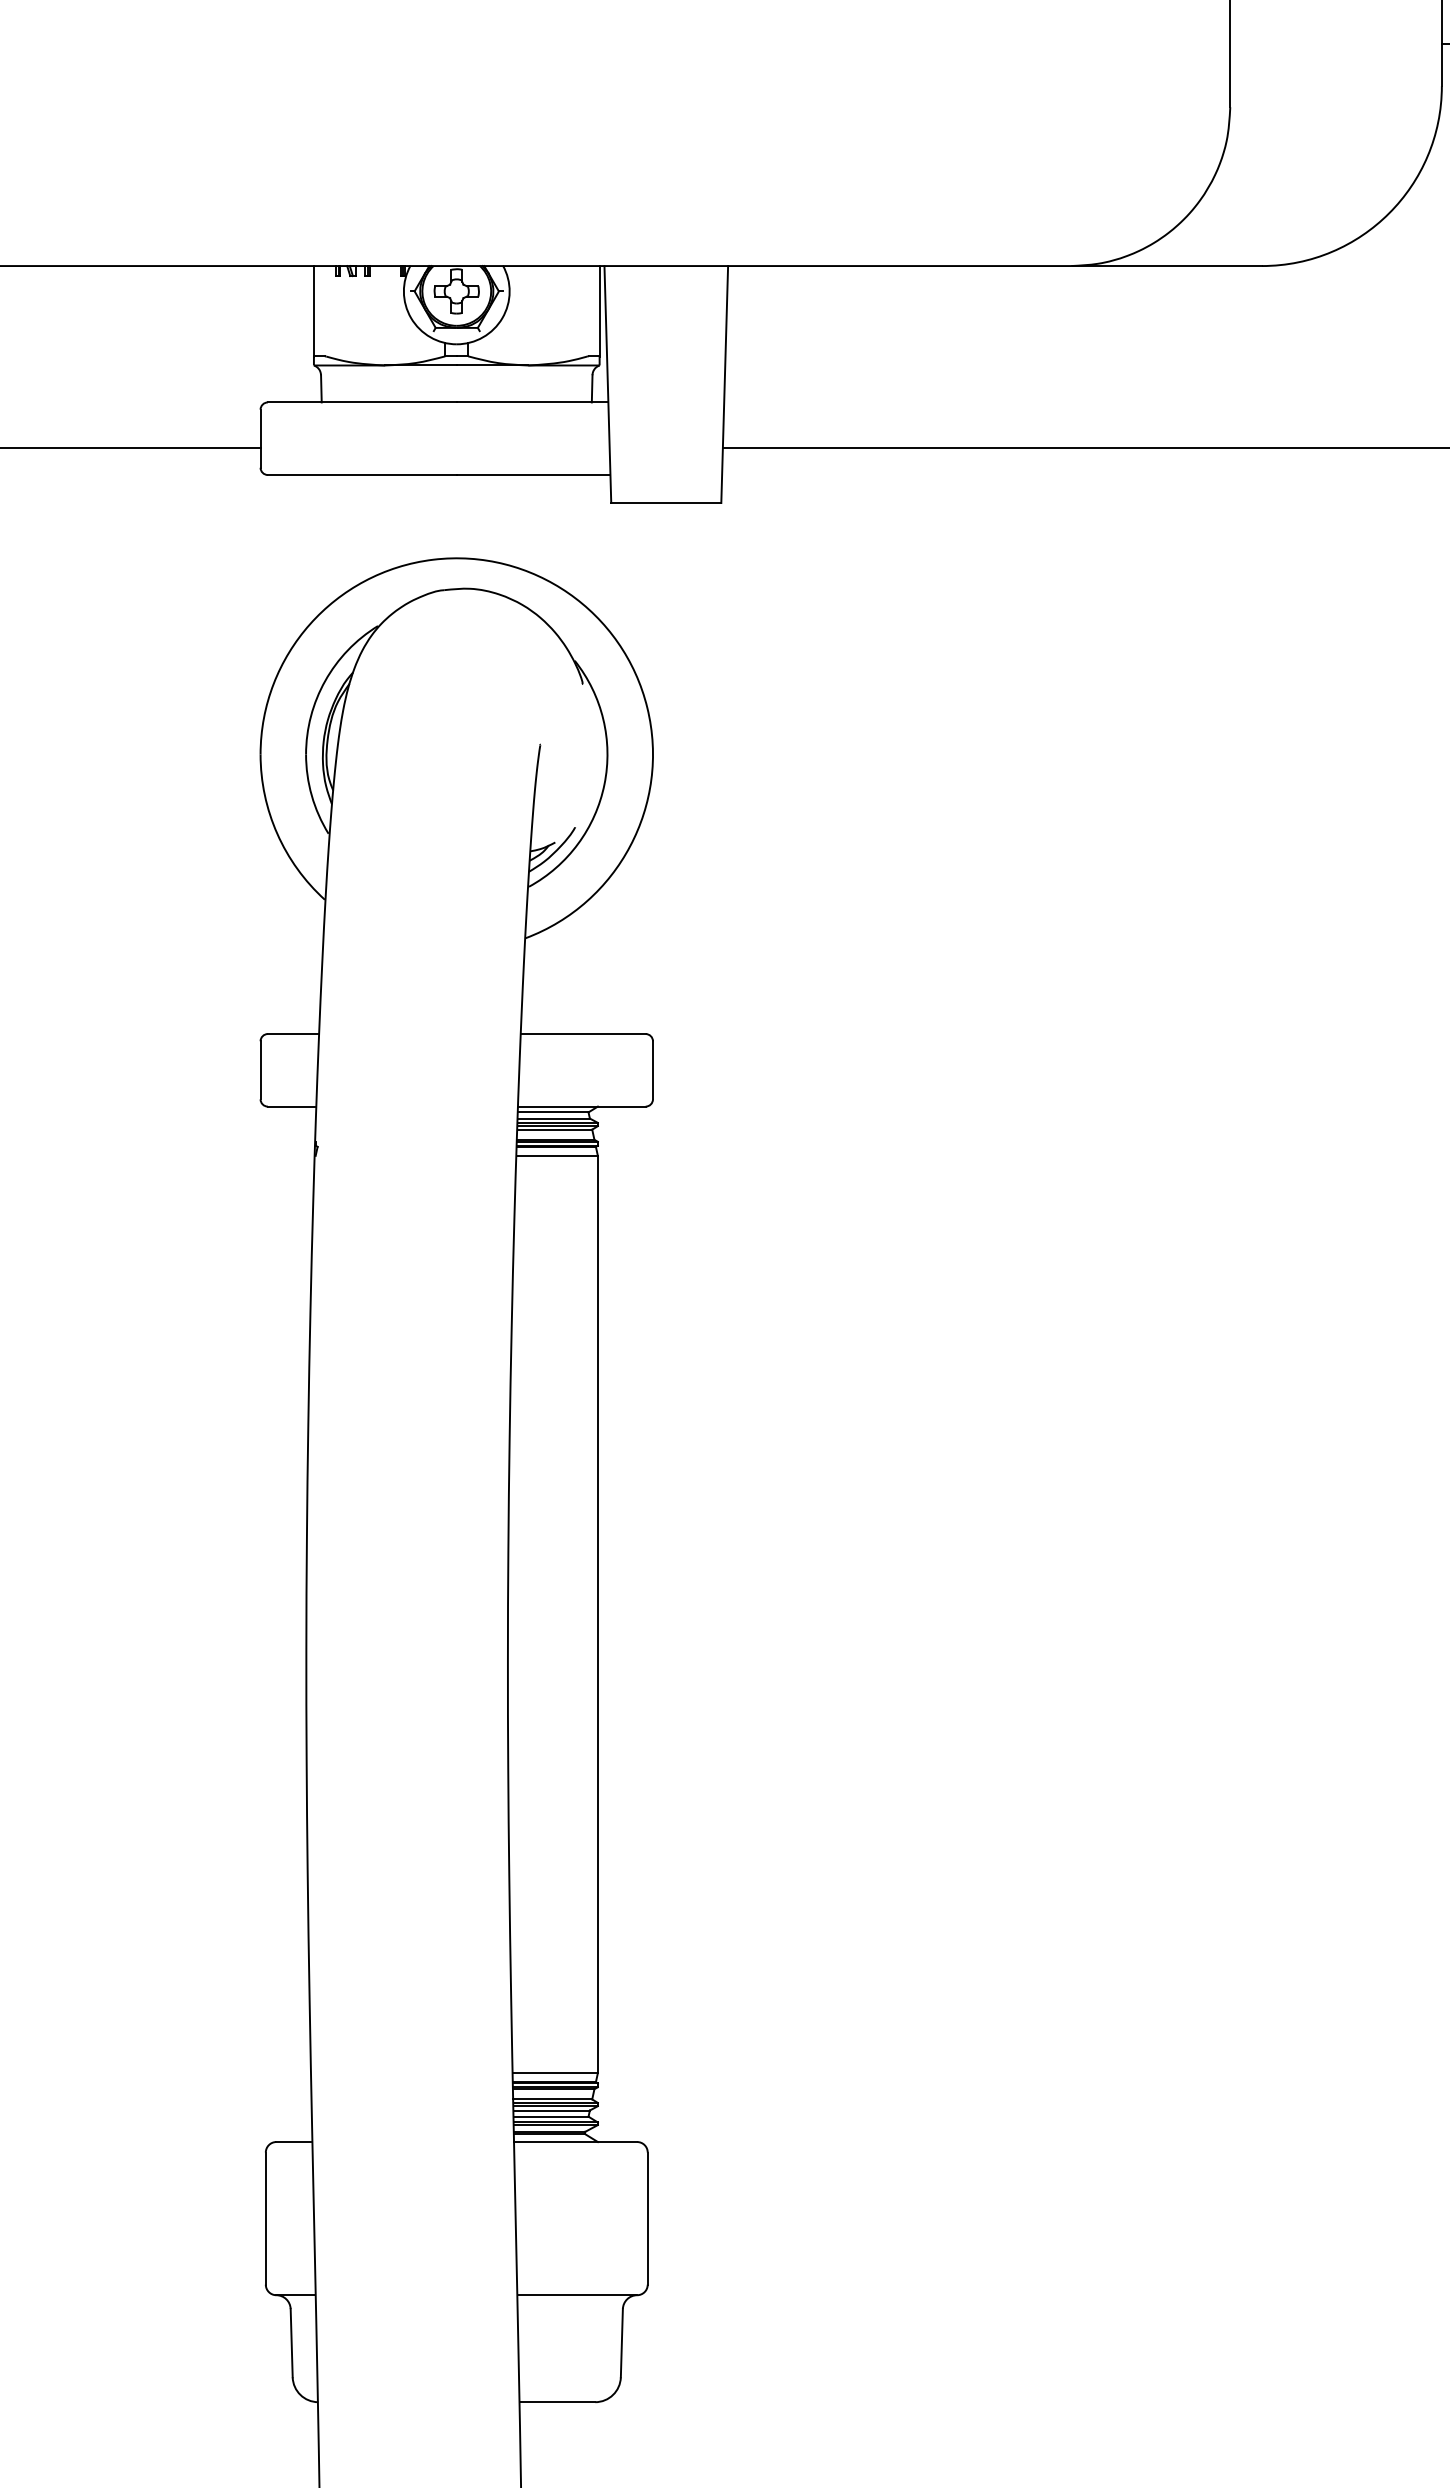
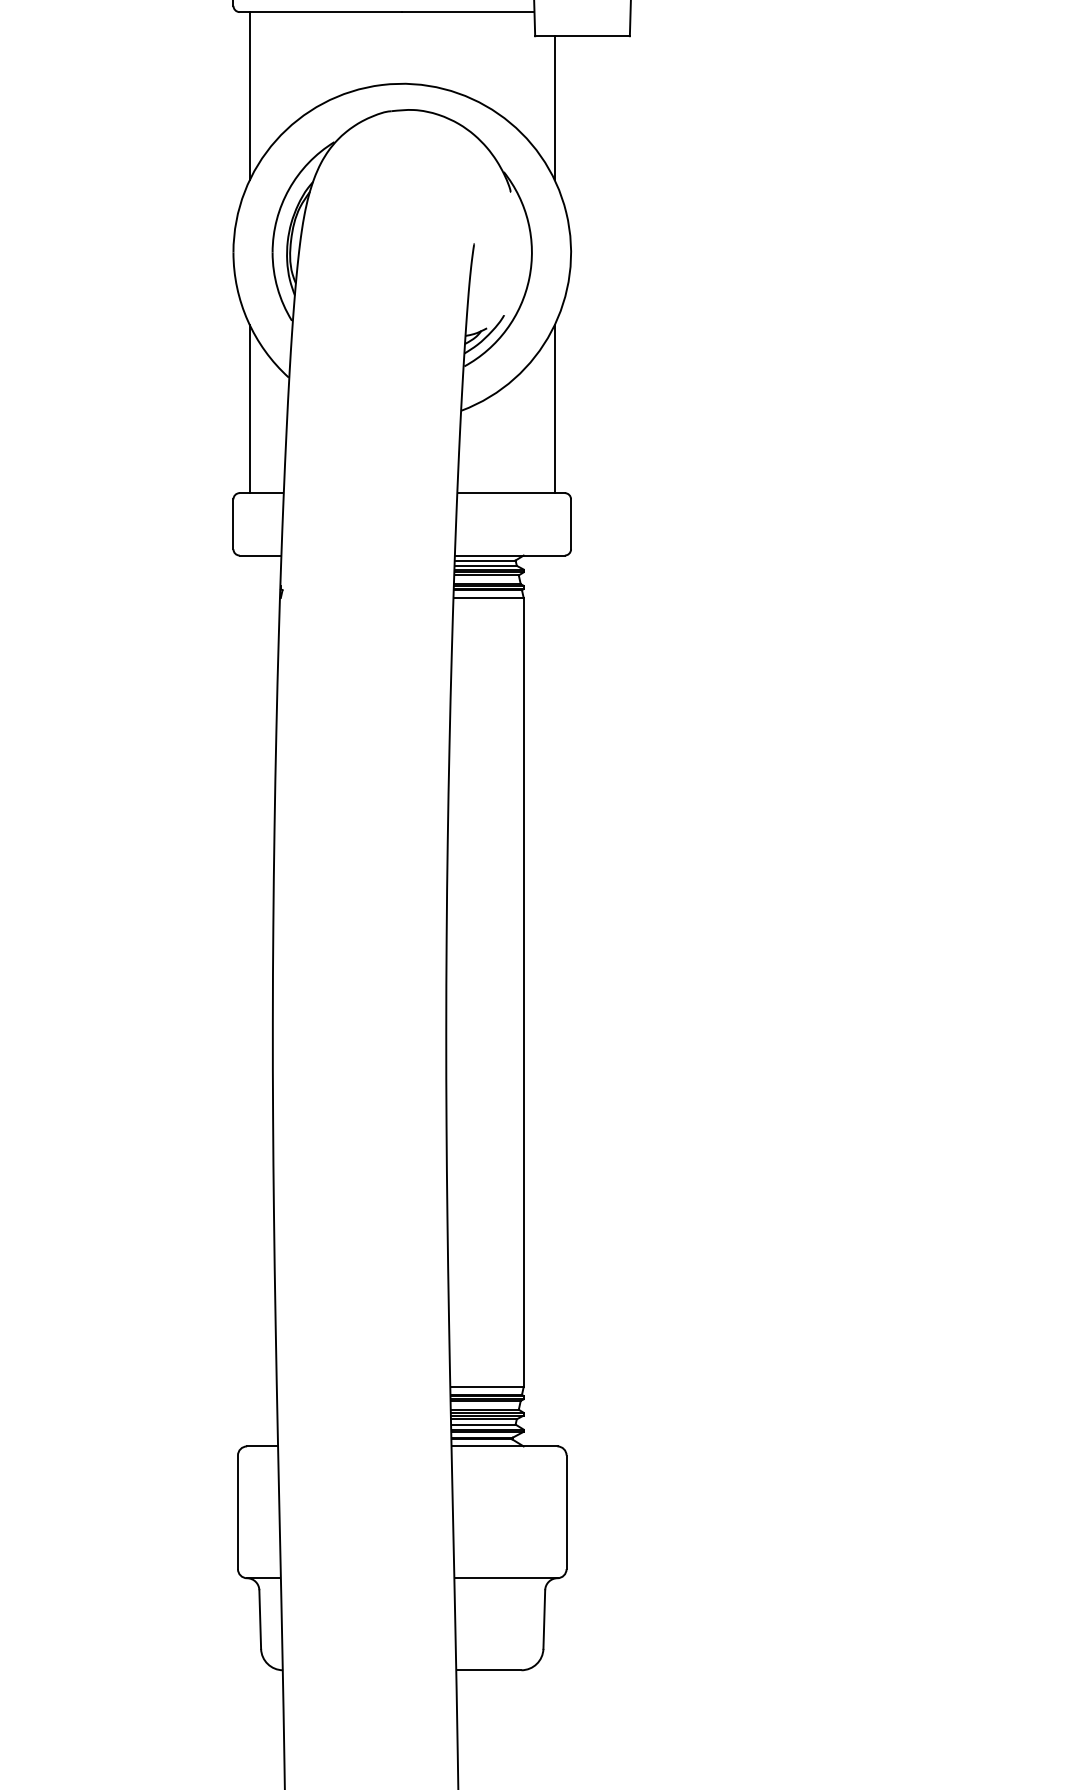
line: (279, 572) -> (249, 96), added
line: (634, 586) -> (555, 108), added
line: (279, 936) -> (249, 409), added
line: (634, 936) -> (555, 409), added

